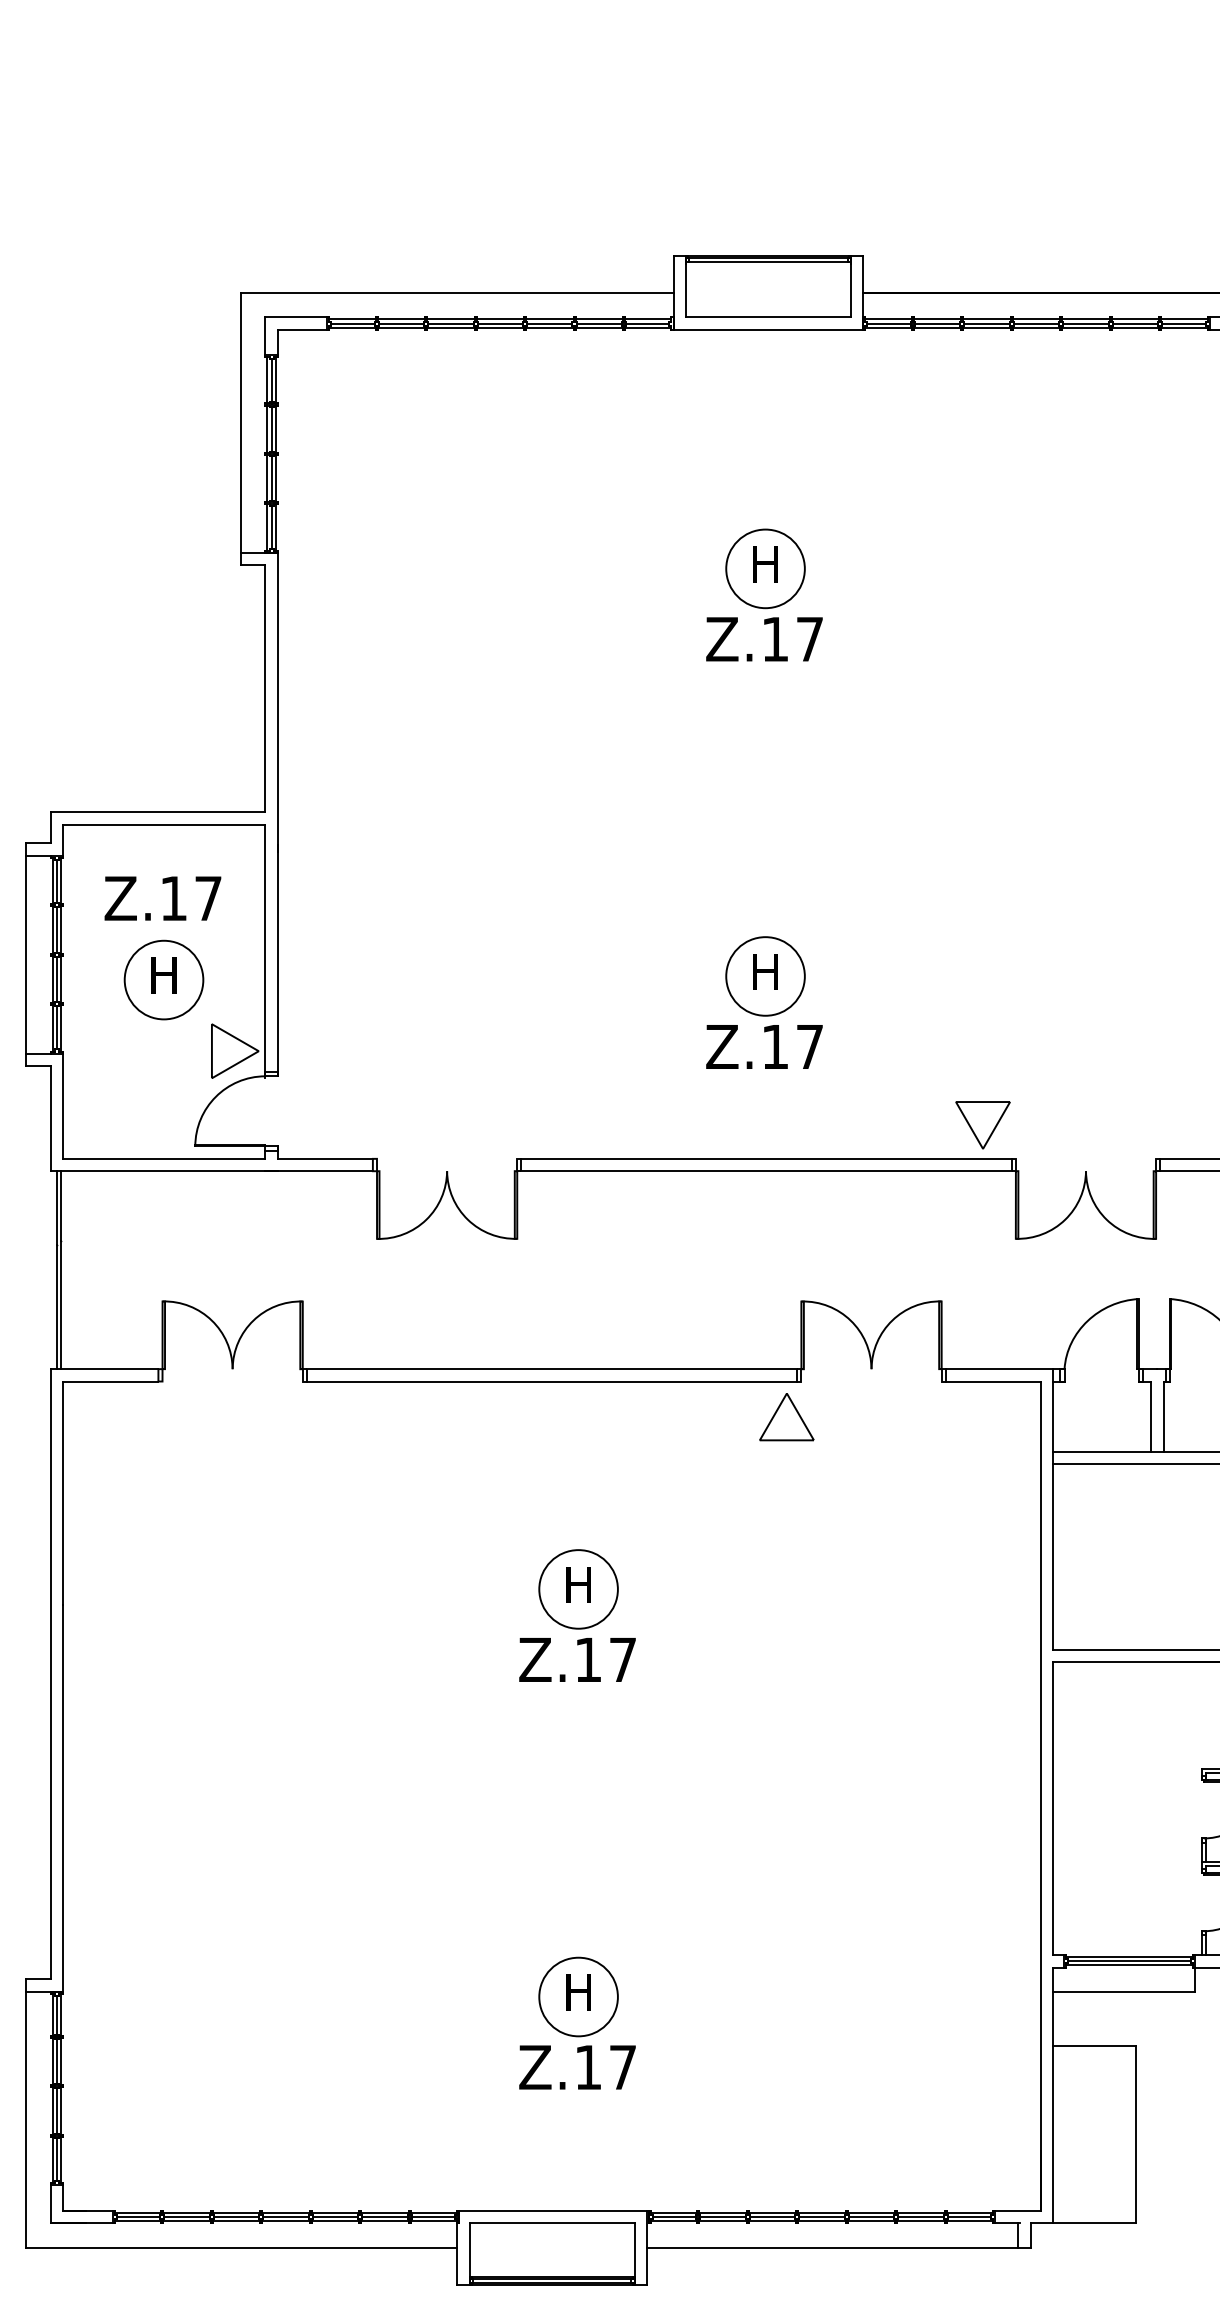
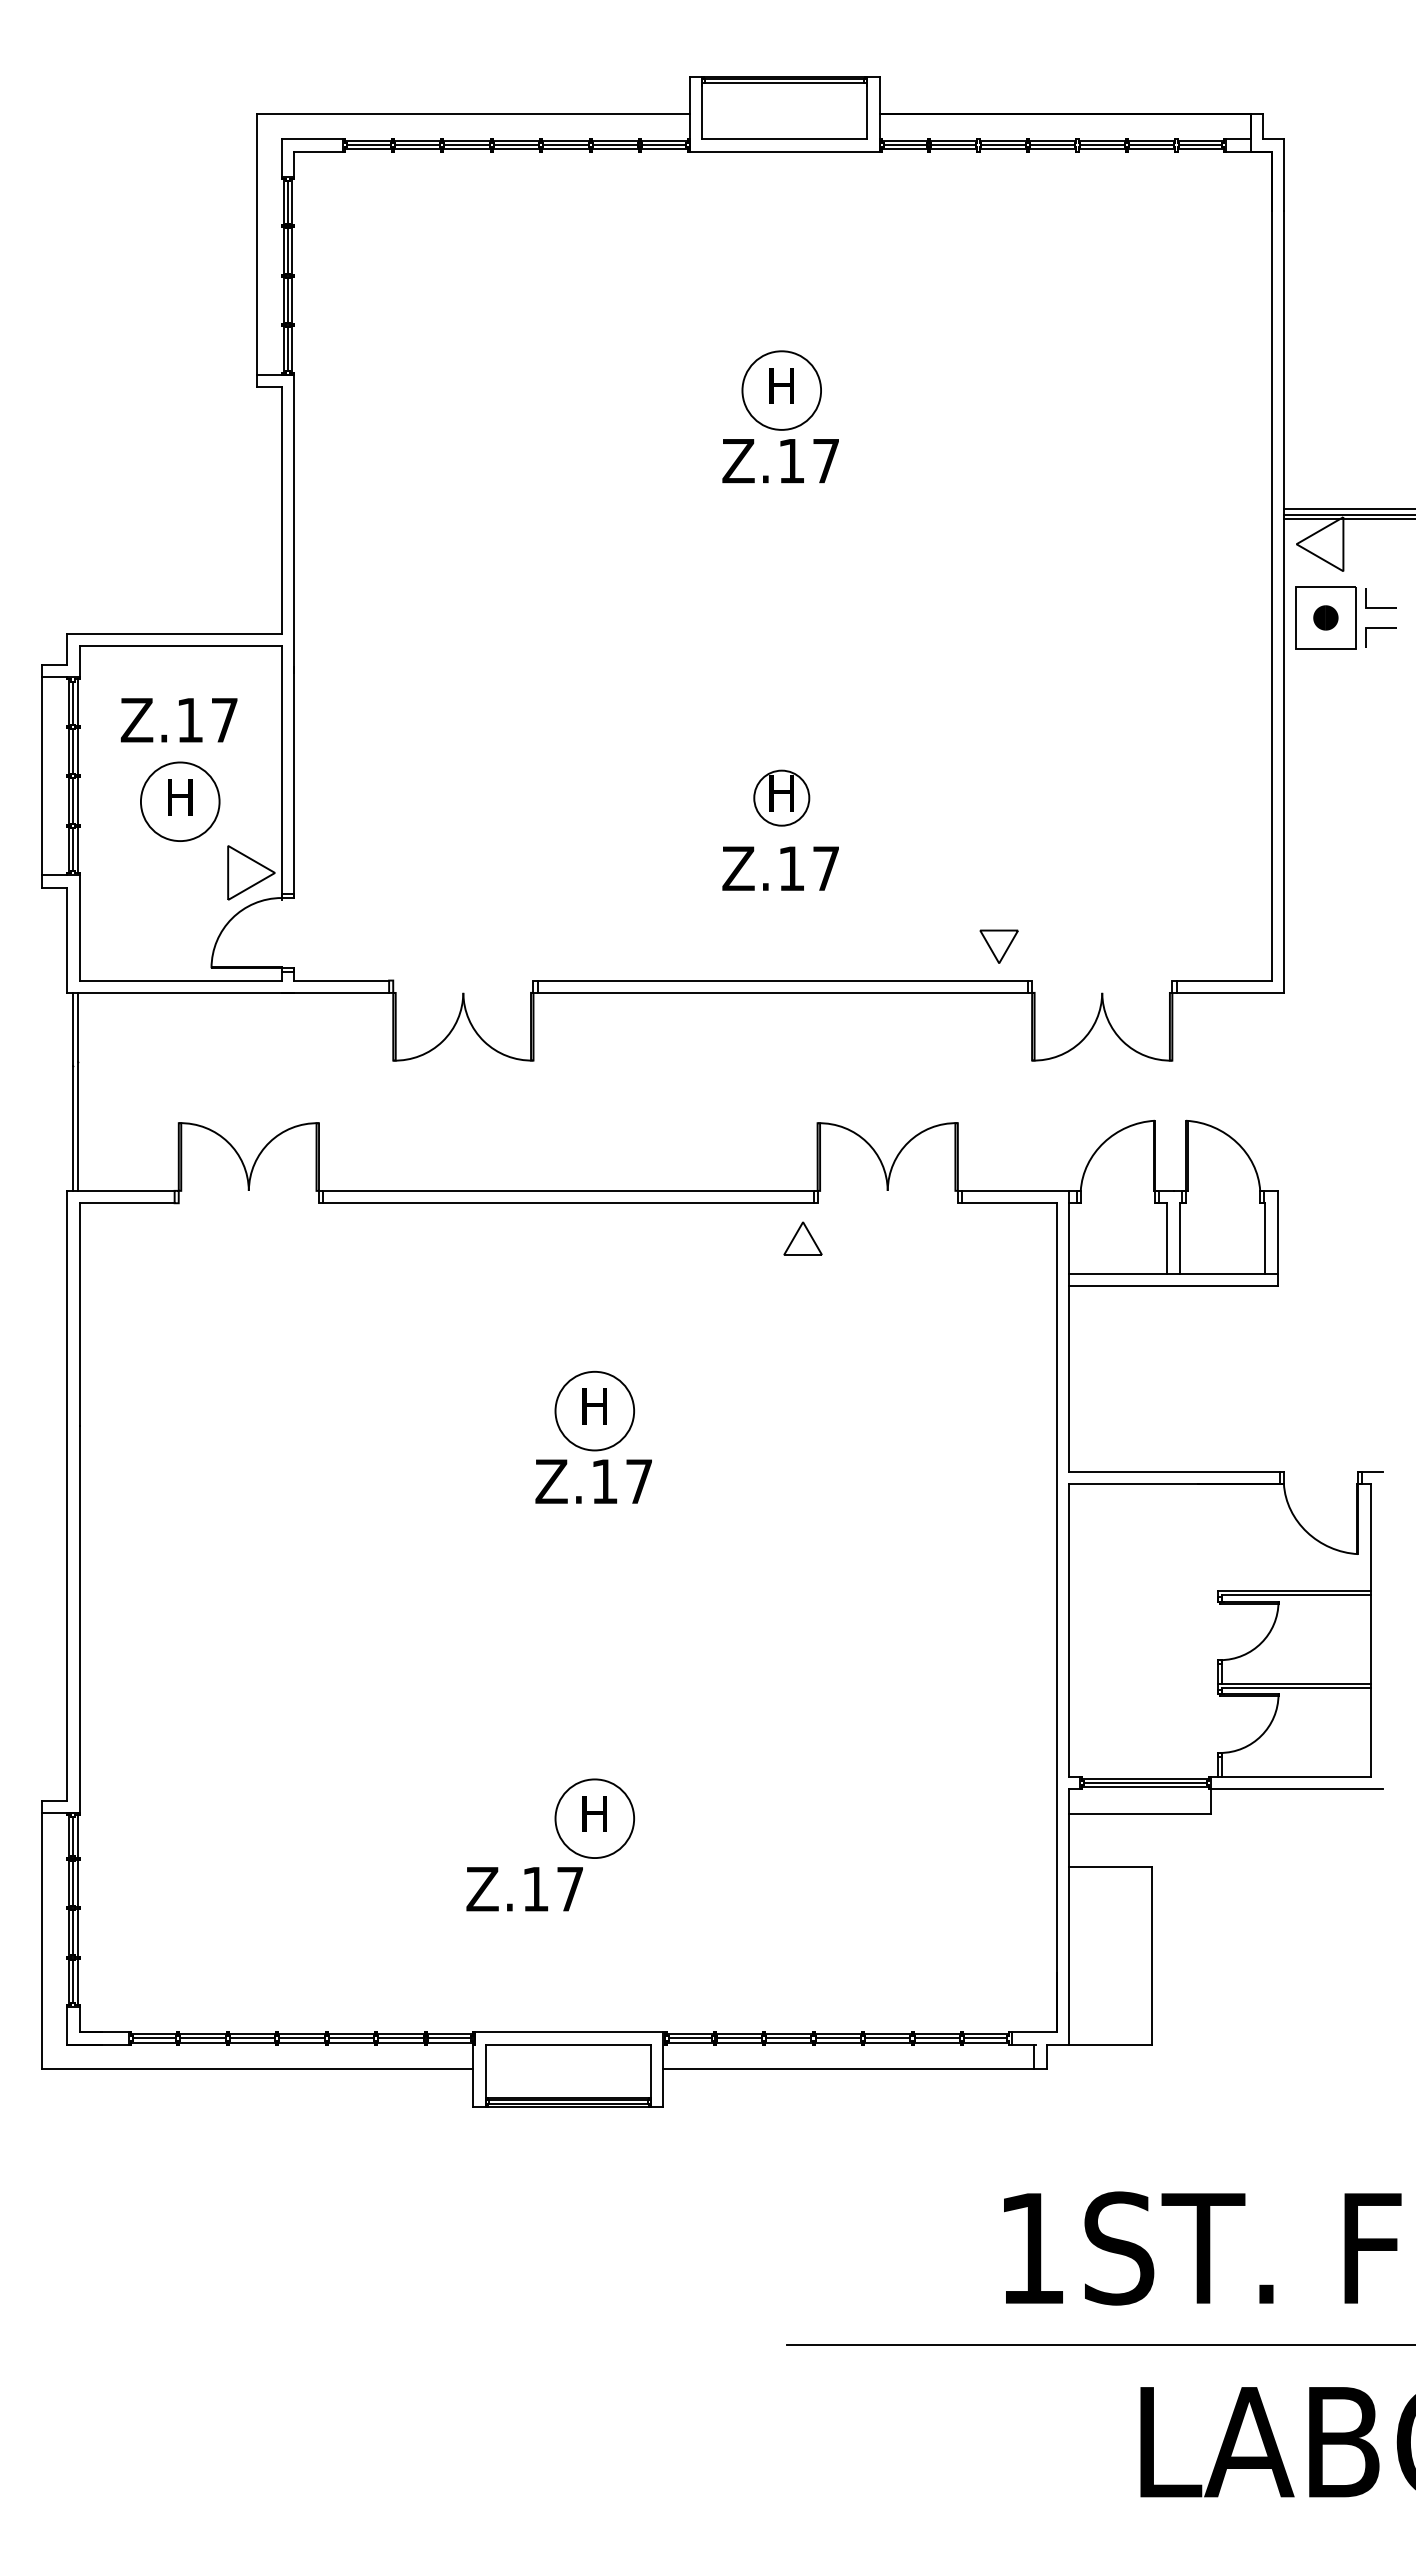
circle: (765, 975) -> (781, 797), size x0.7
part: (982, 1124) -> (998, 946), size x0.7
part: (786, 1416) -> (802, 1238), size x0.7
text: (577, 2067) -> (524, 1889), moved

